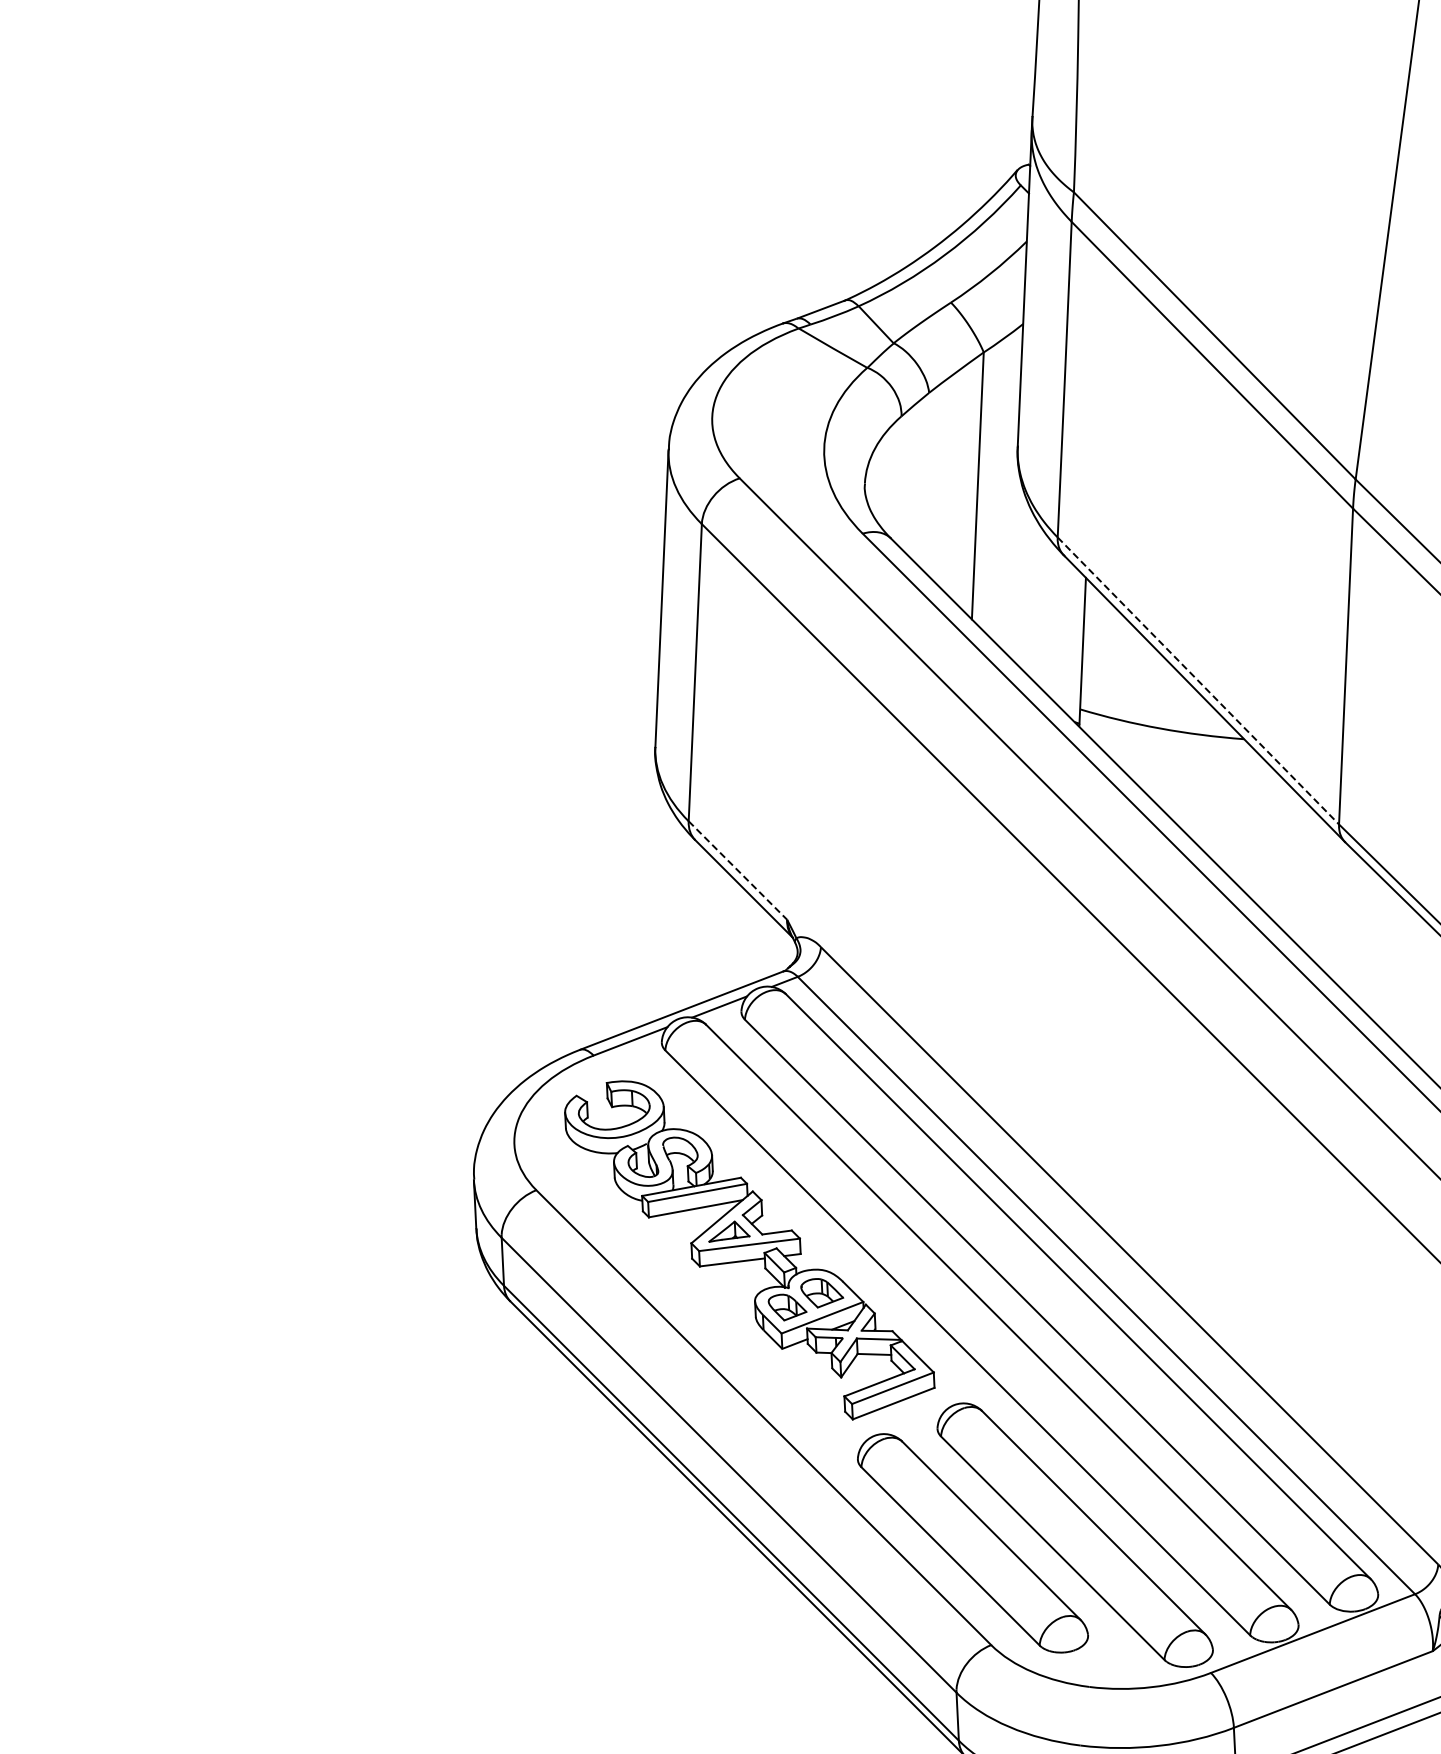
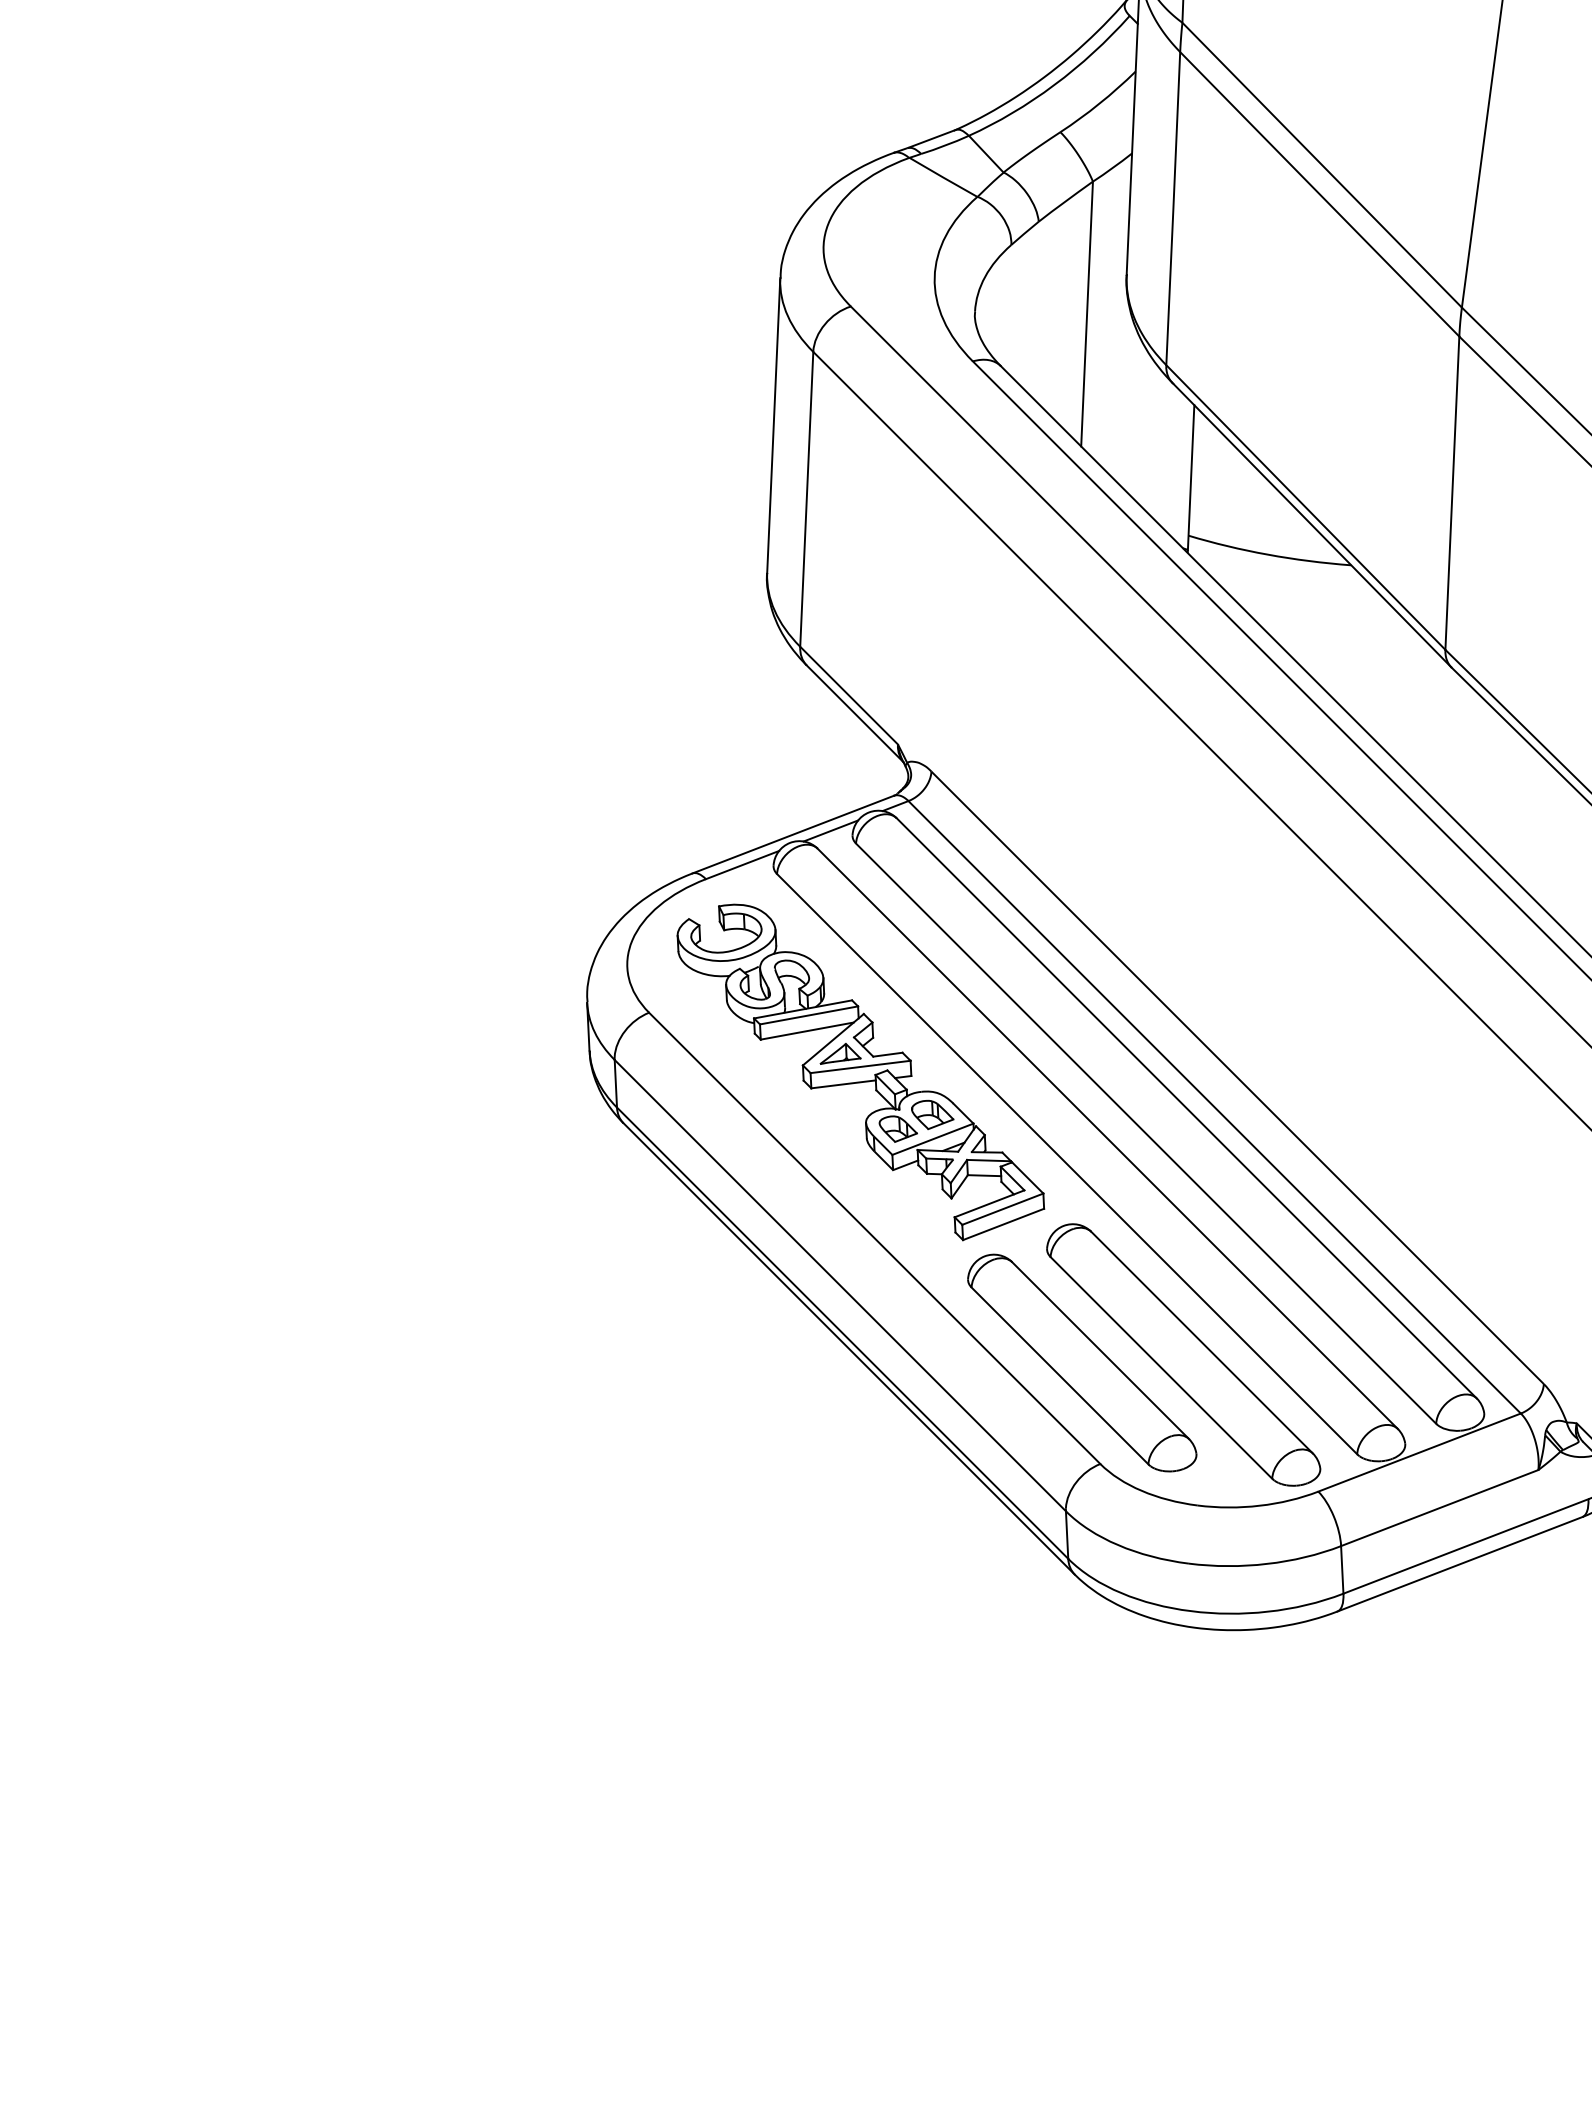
line: (1199, 680) -> (1306, 507), dashed -> solid
line: (738, 870) -> (849, 695), dashed -> solid

